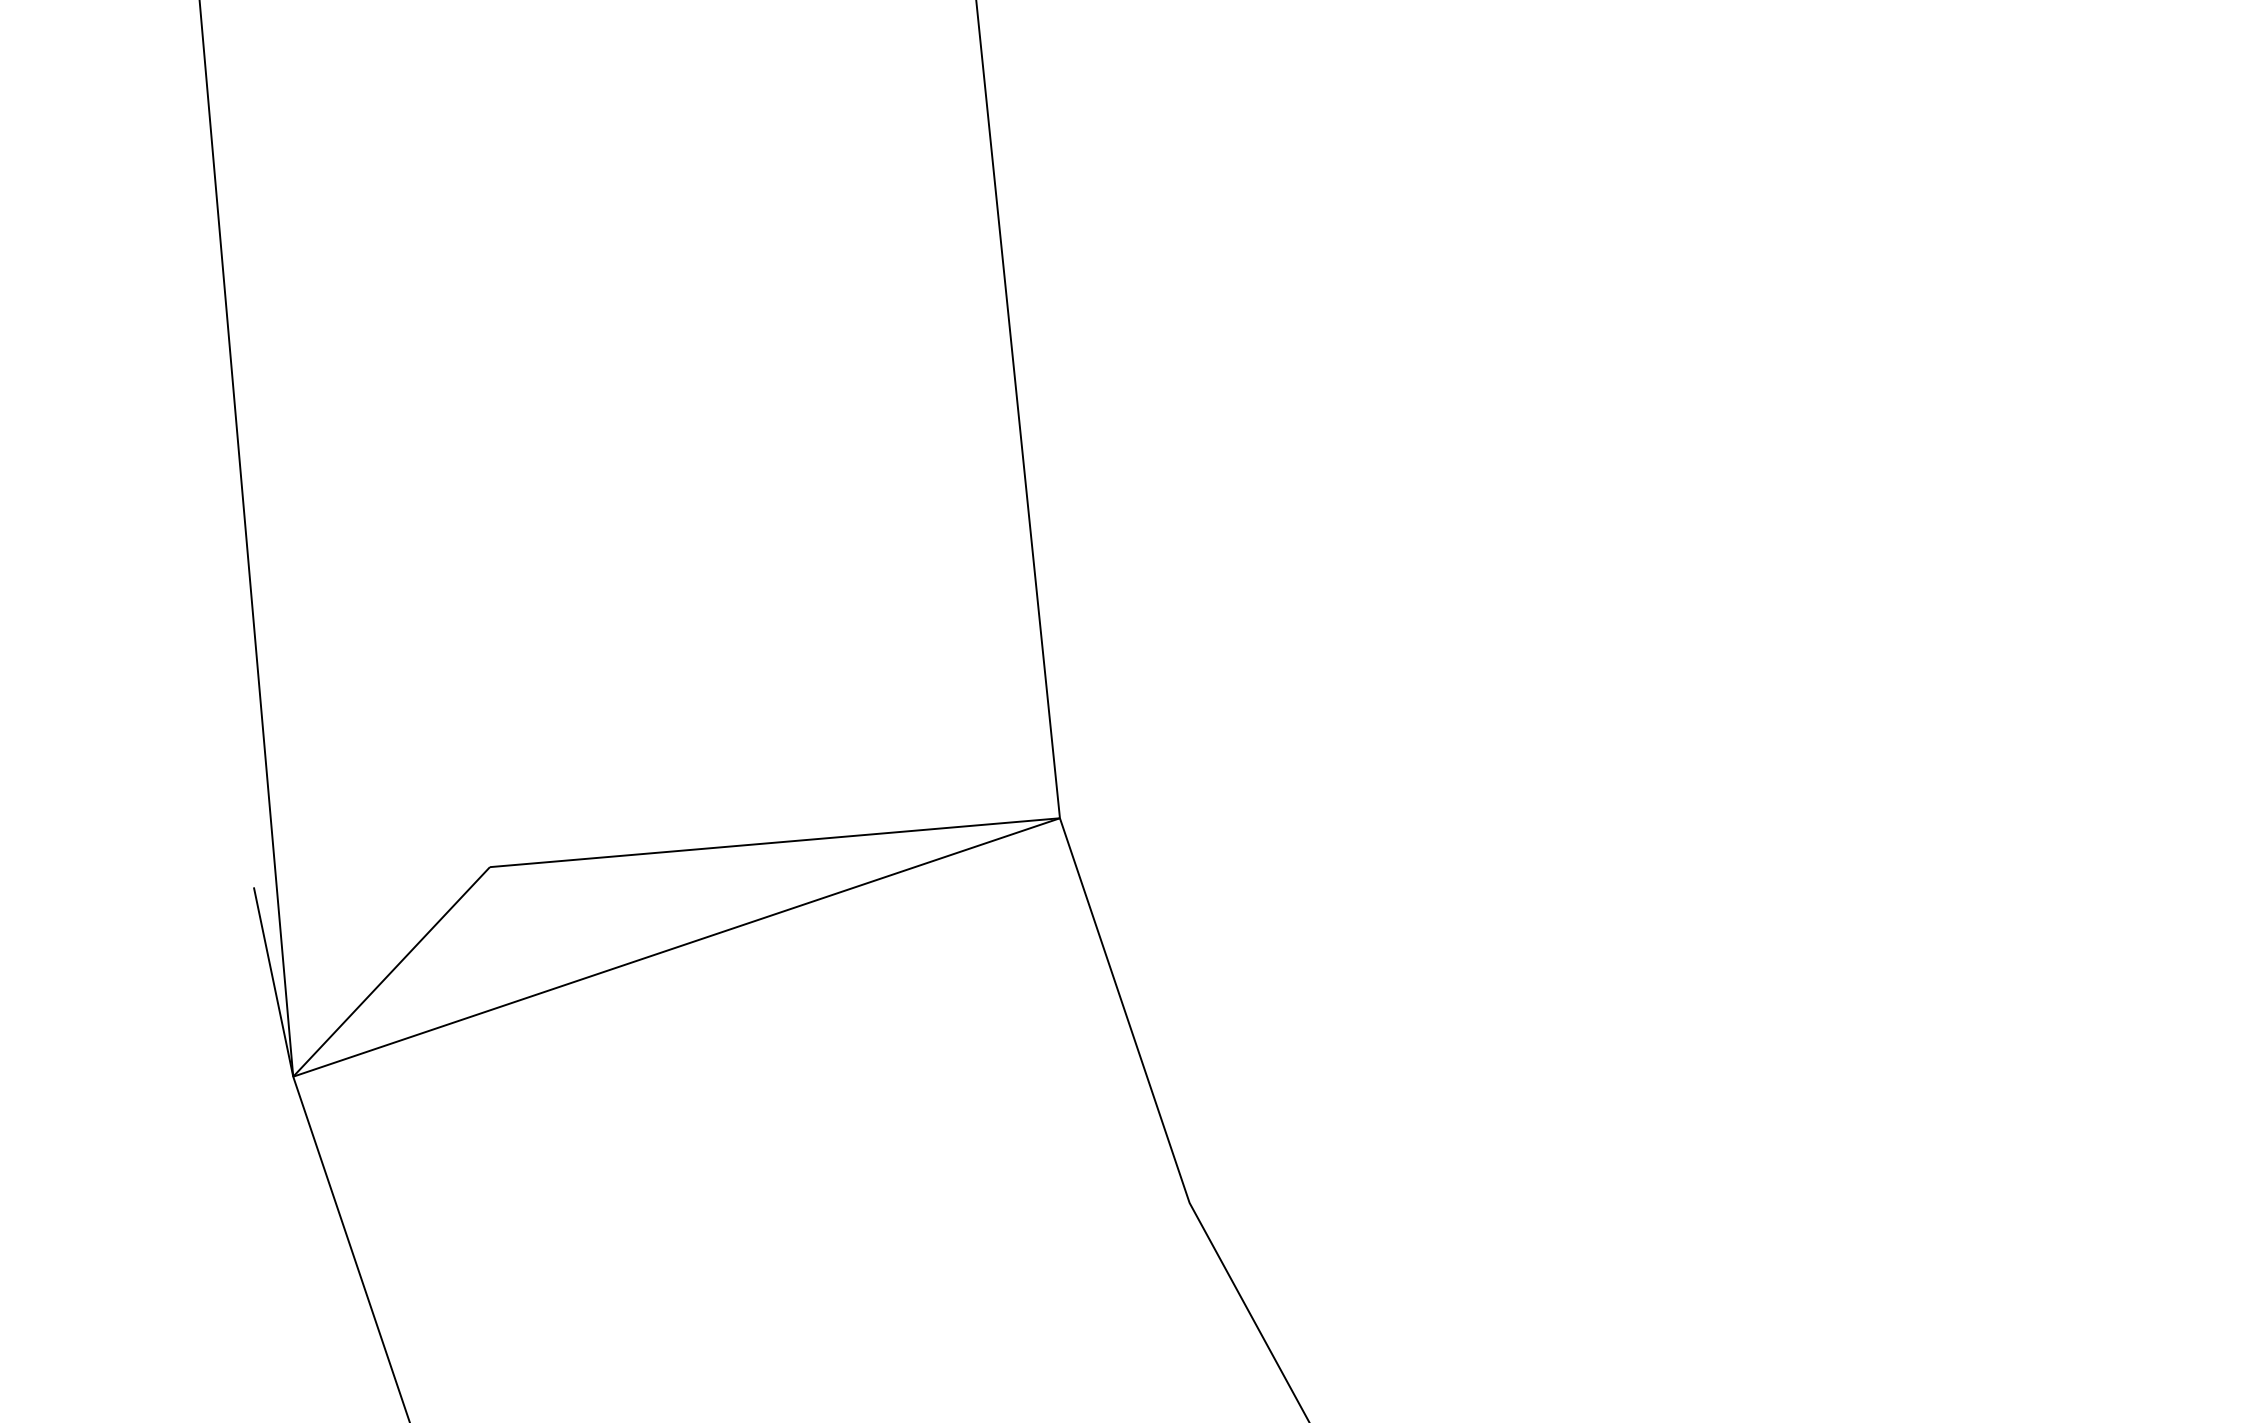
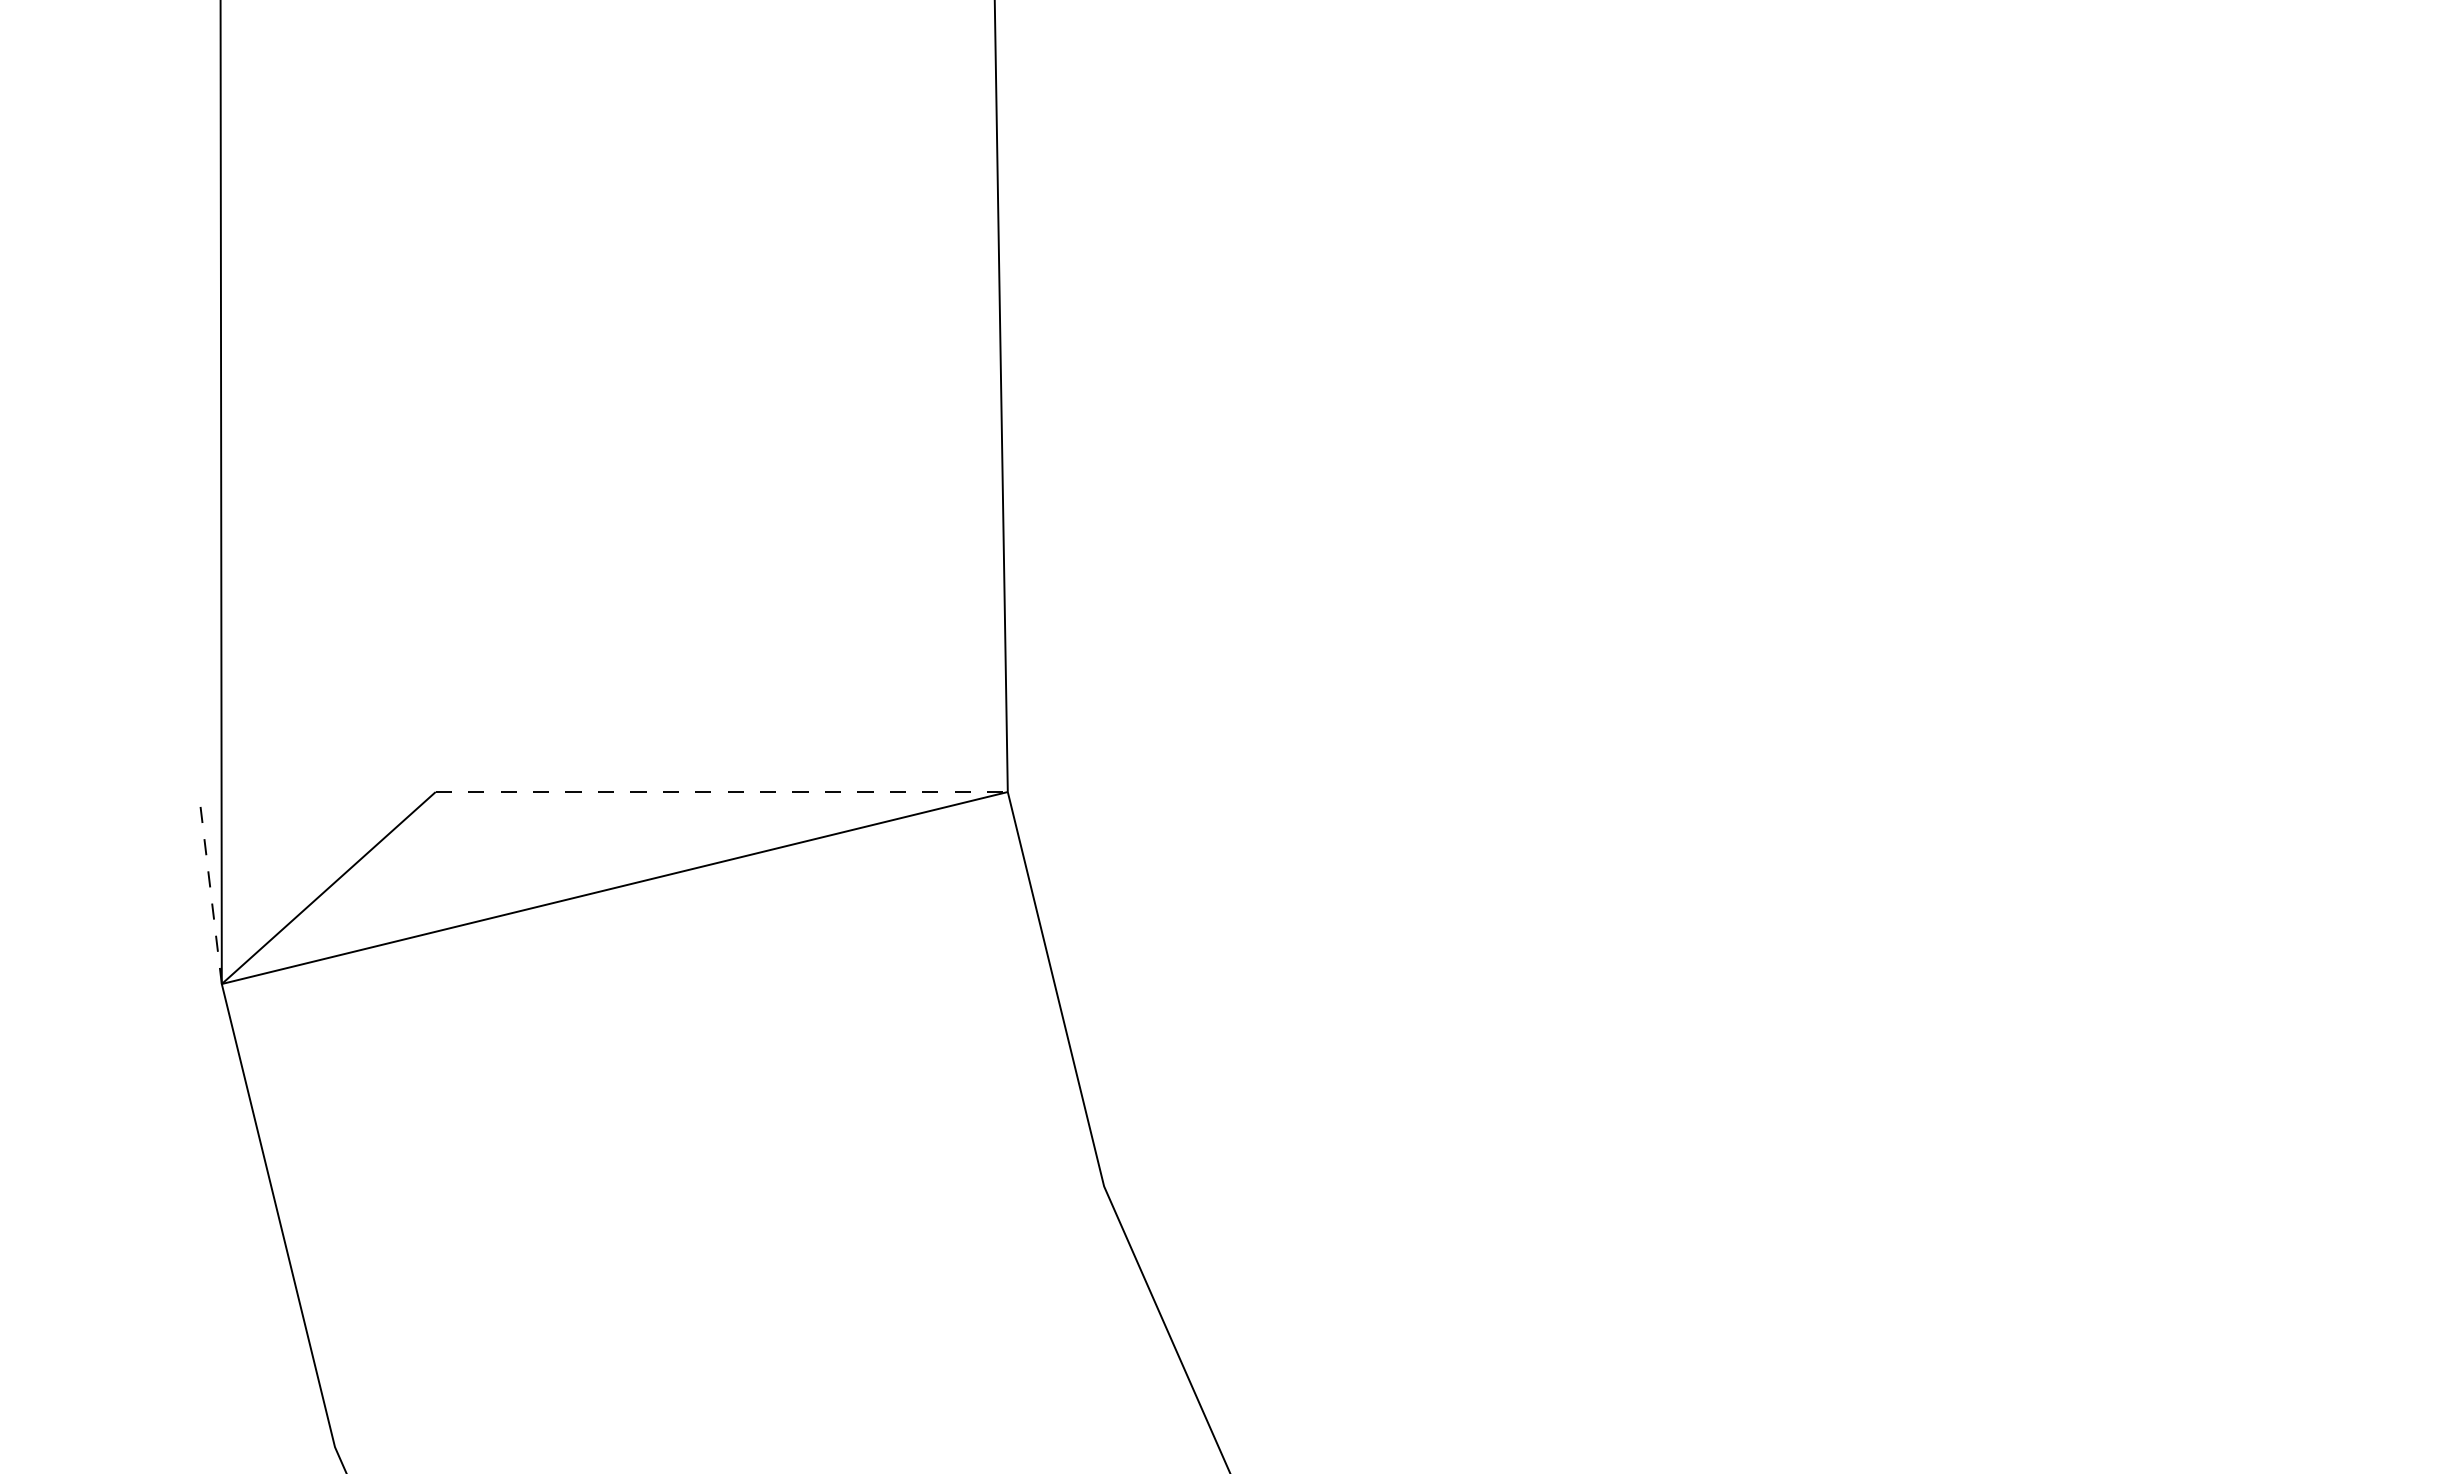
line: (775, 843) -> (722, 792), solid -> dashed
line: (273, 982) -> (210, 888), solid -> dashed

